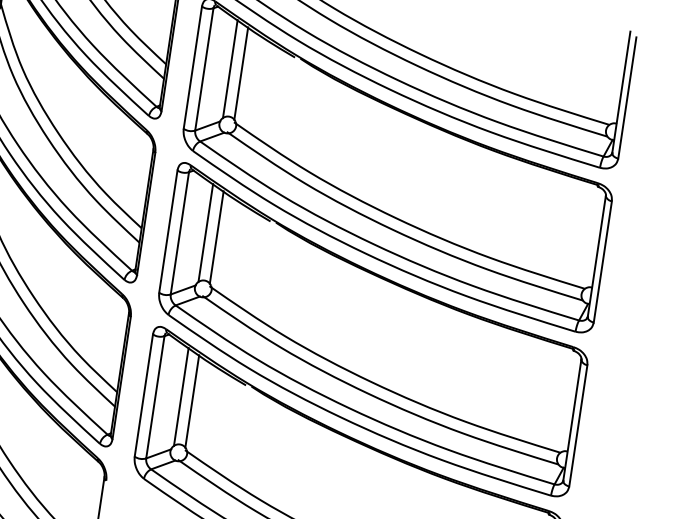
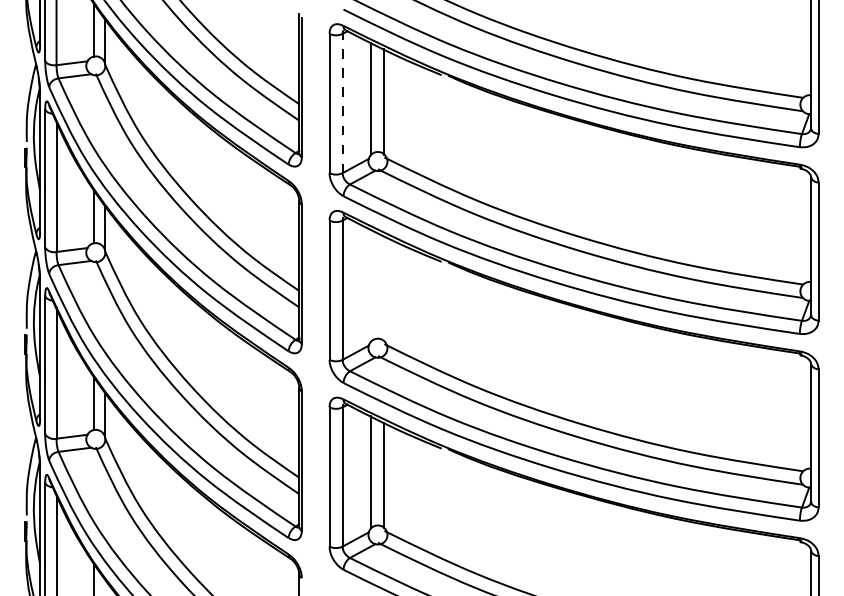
line: (204, 69) -> (342, 103), solid -> dashed
line: (205, 232) -> (371, 285), removed
line: (216, 237) -> (384, 288), removed

